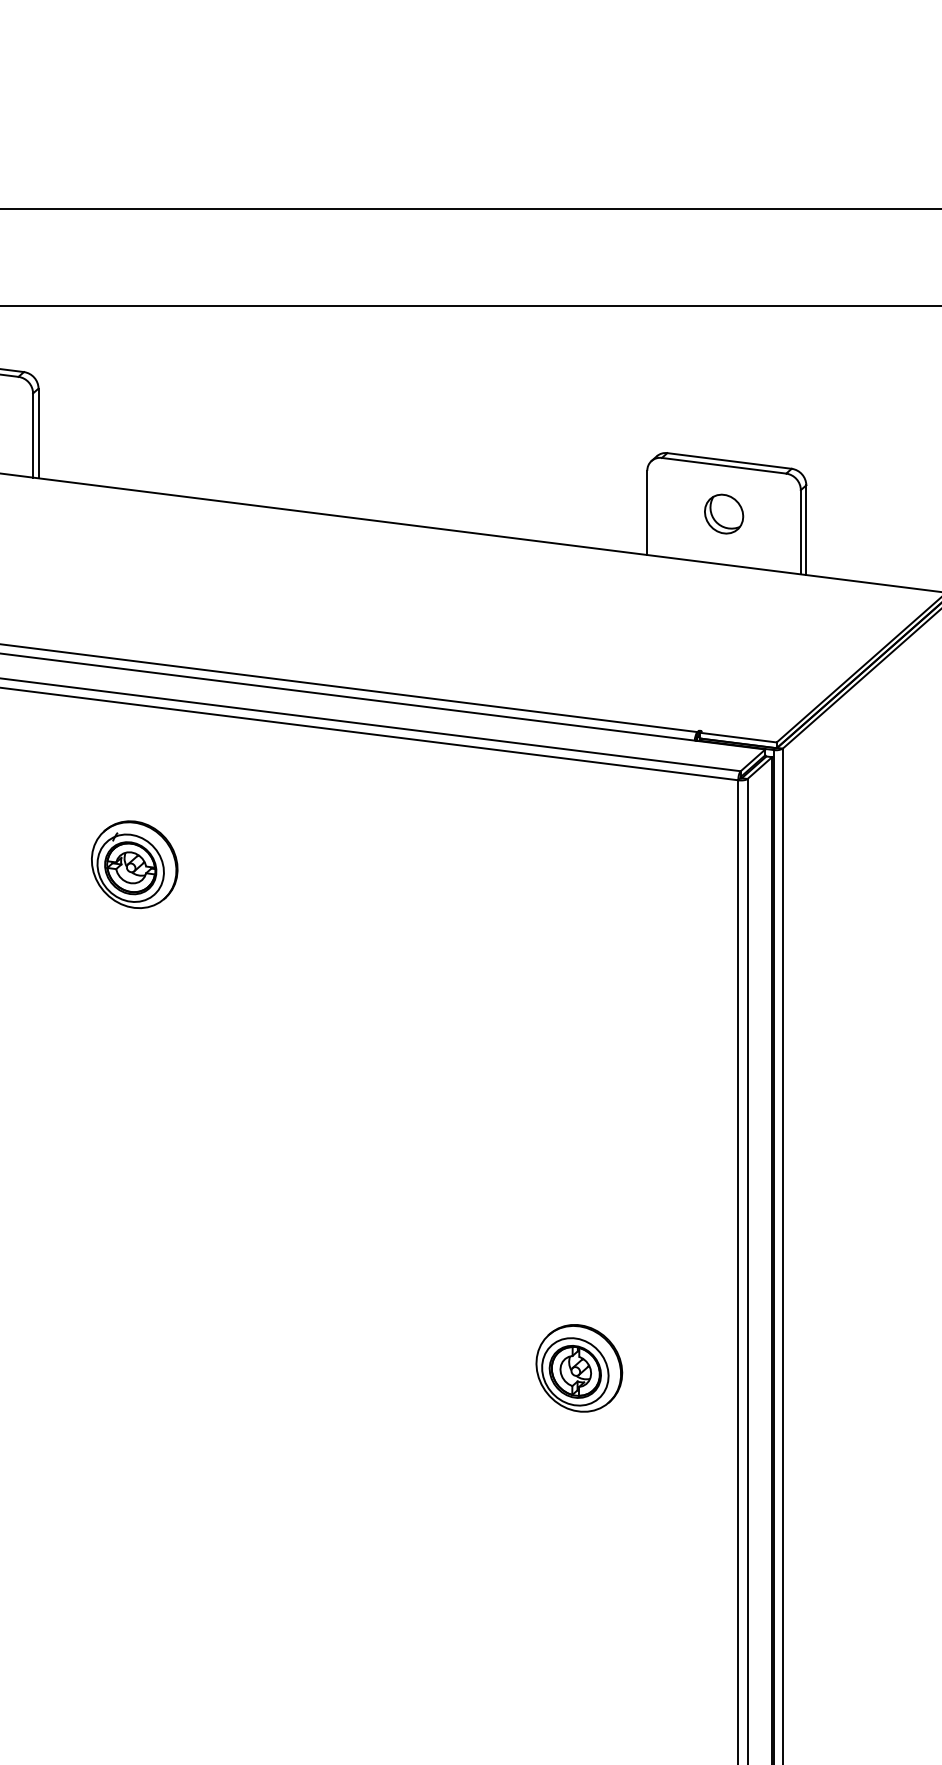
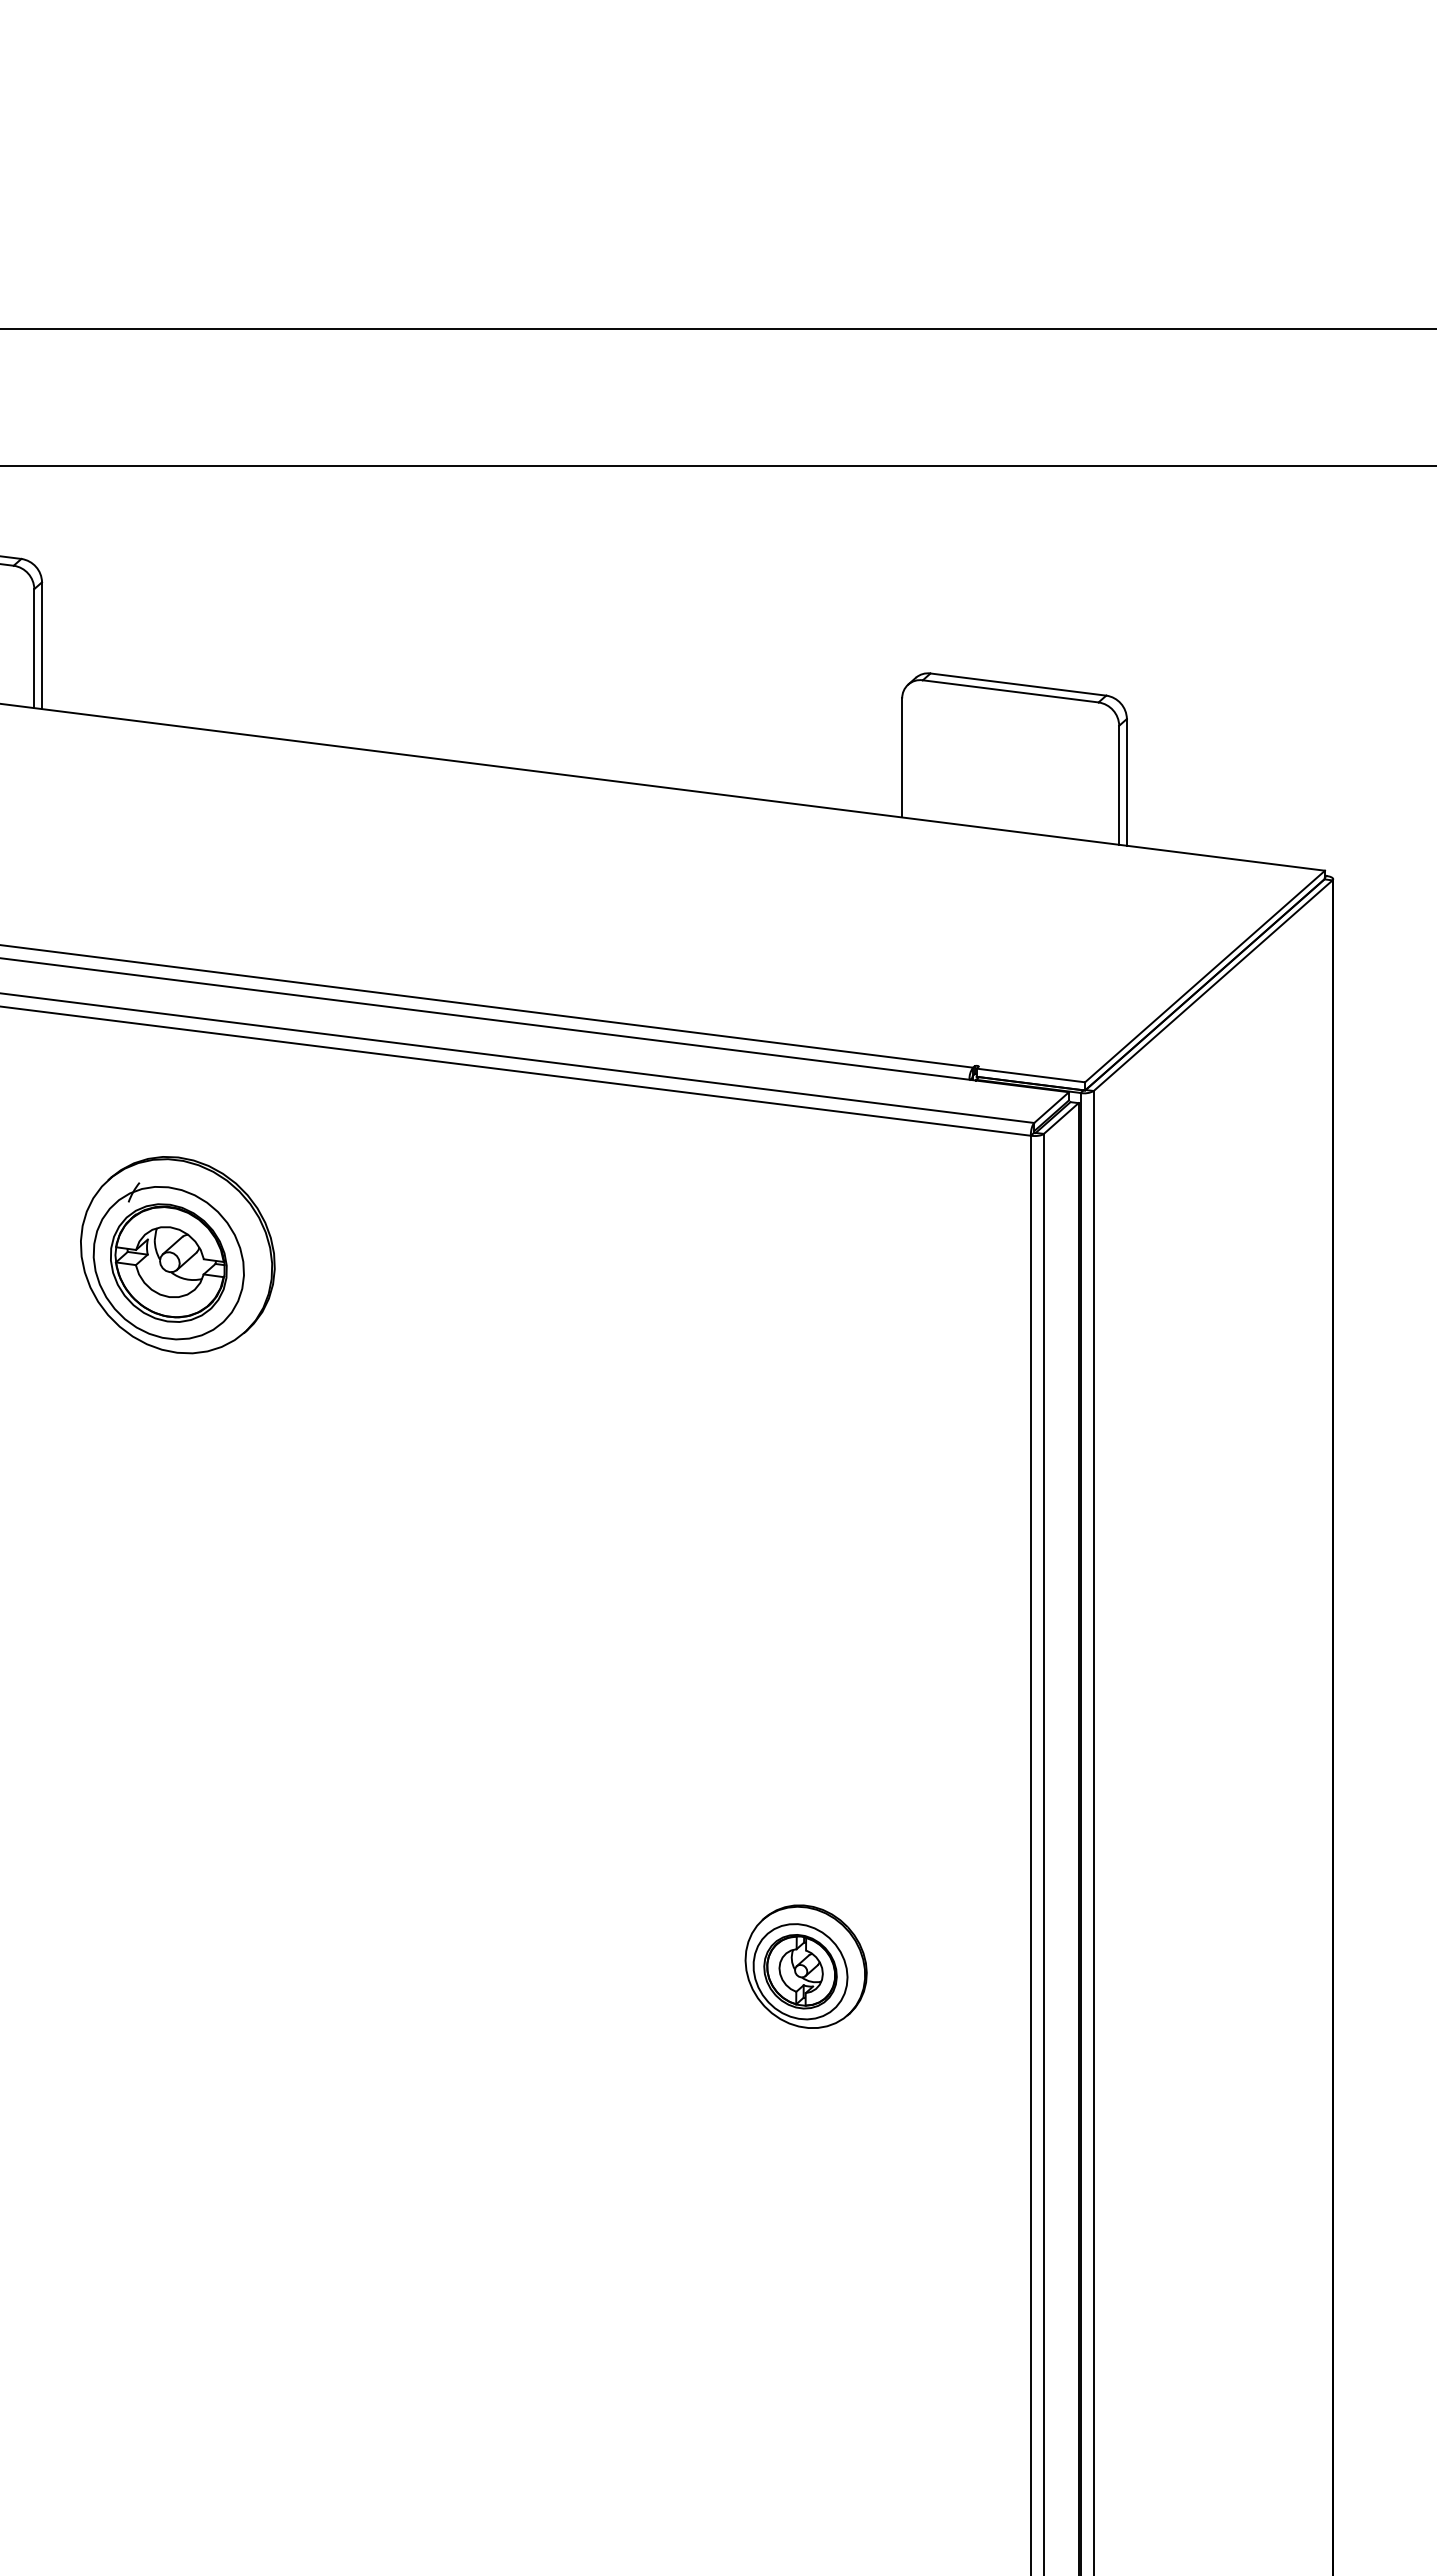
part: (723, 514) -> (1010, 759), removed
part: (134, 864) -> (177, 1254), size x1.6

